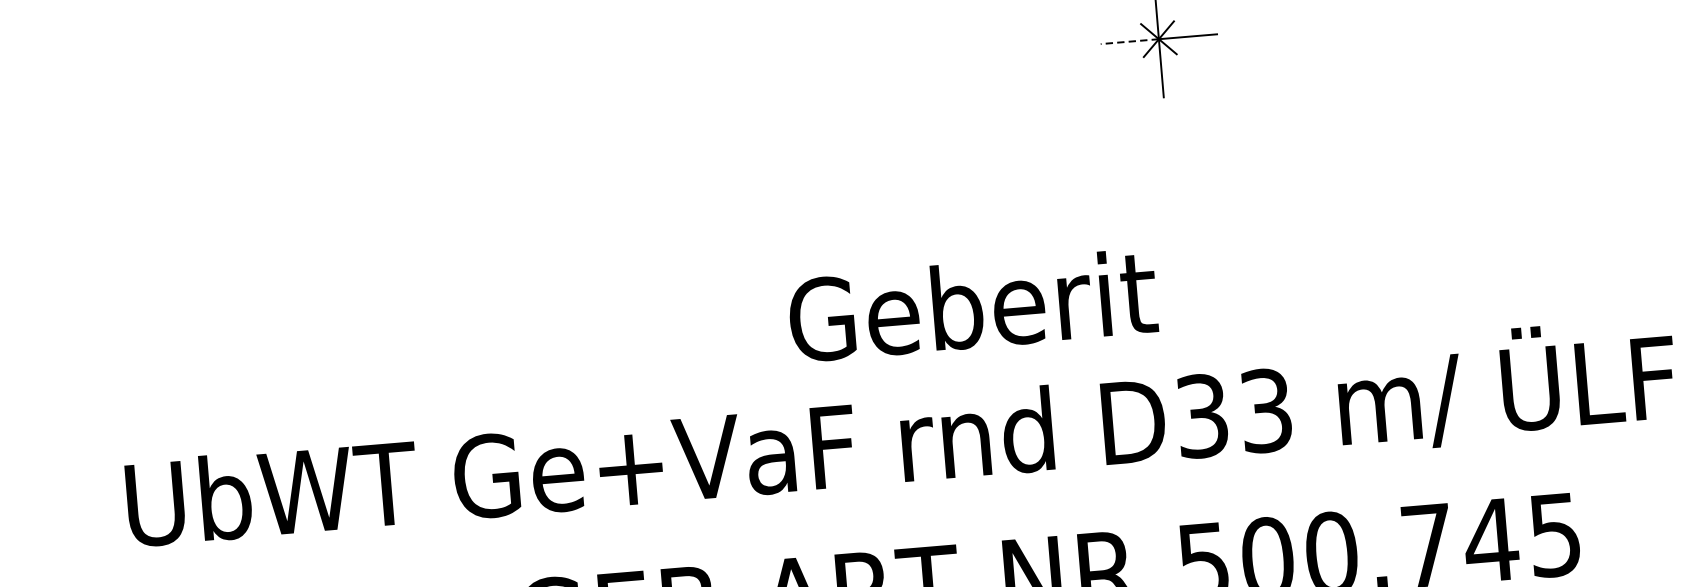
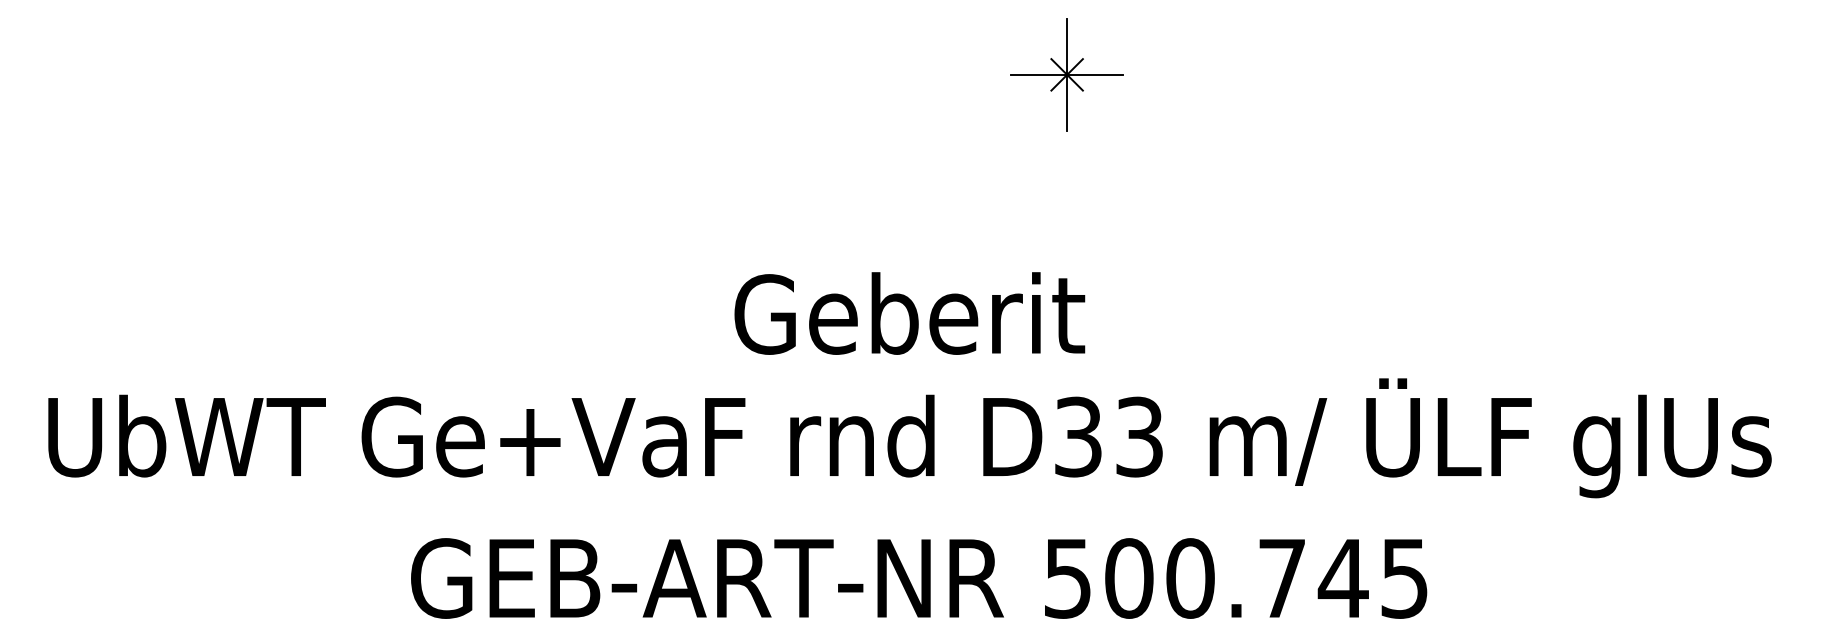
line: (1130, 41) -> (1039, 74), dashed -> solid
text: (972, 305) -> (909, 313), moved

